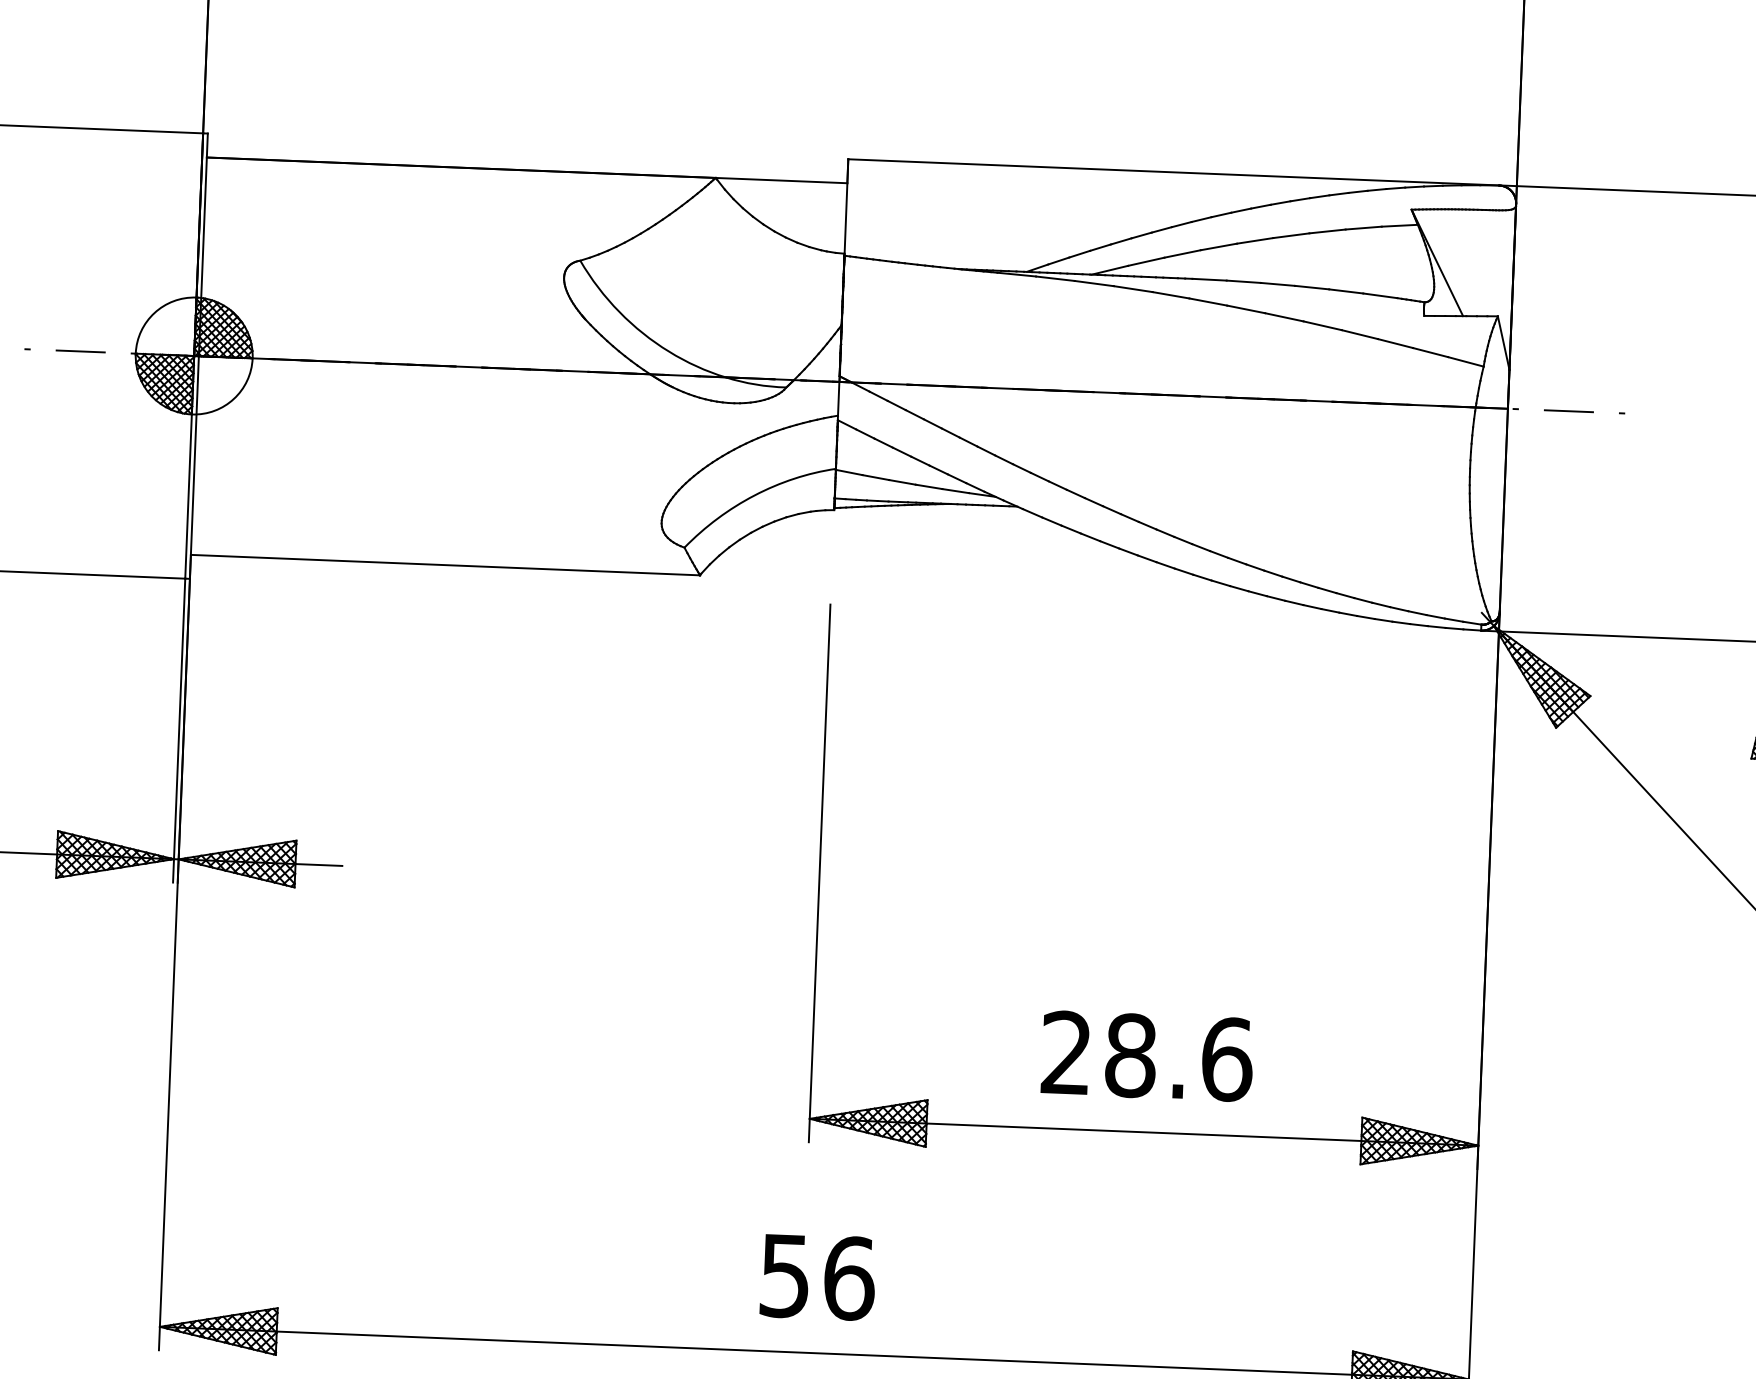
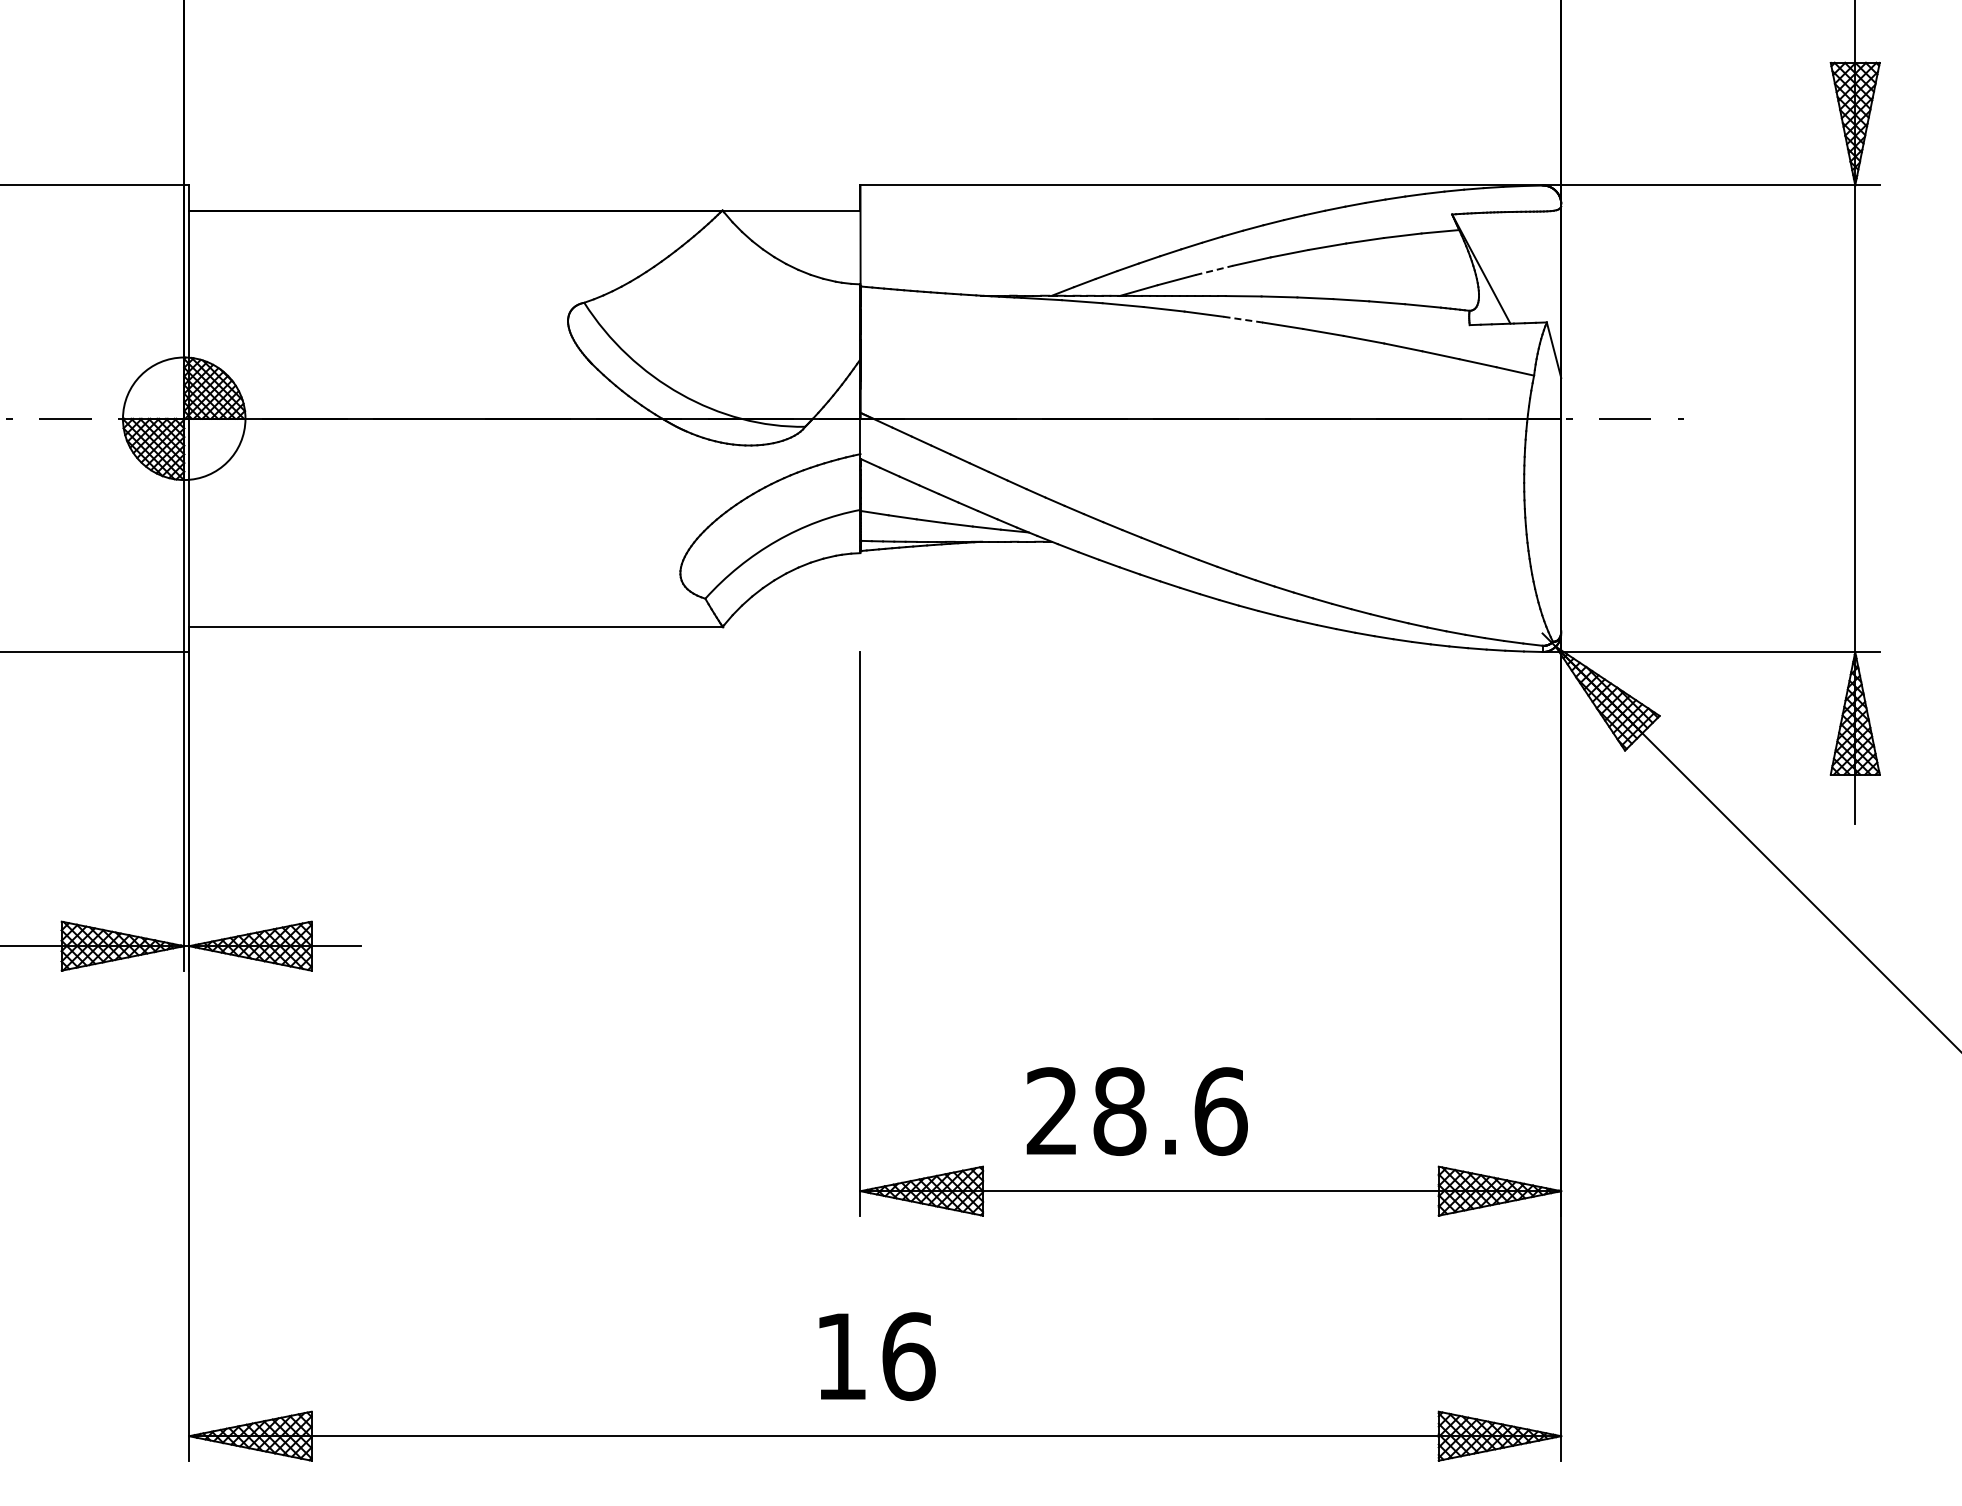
line: (1182, 254) -> (1214, 270), solid -> dashed
line: (1207, 301) -> (1242, 319), solid -> dashed
text: (1146, 1056) -> (1136, 1111), moved
text: (784, 1276) -> (840, 1357), 56 -> 16

